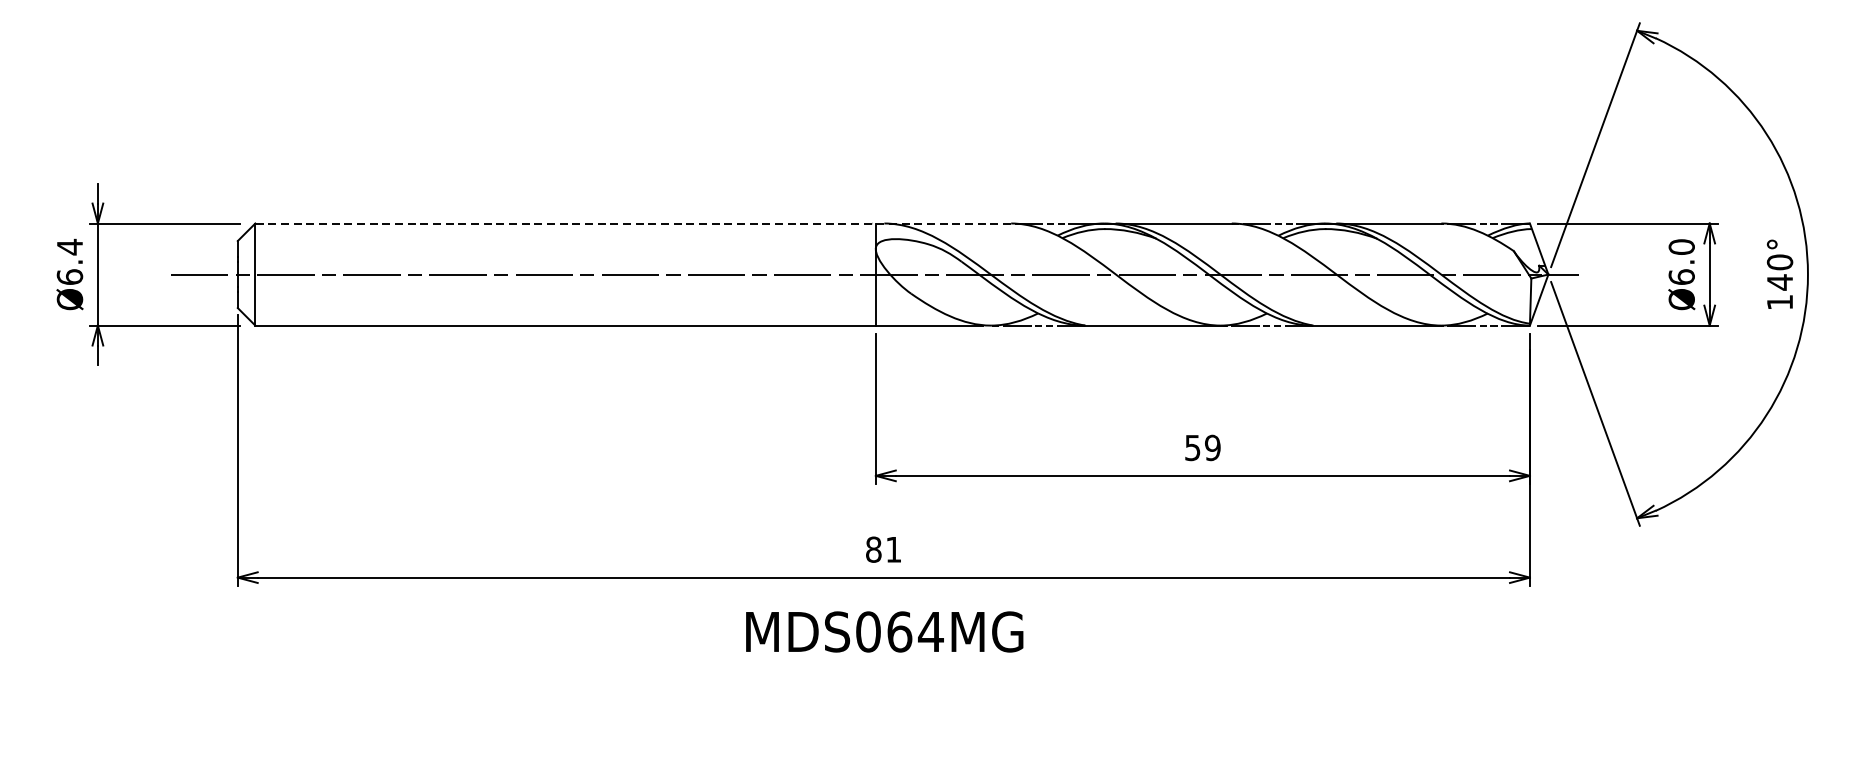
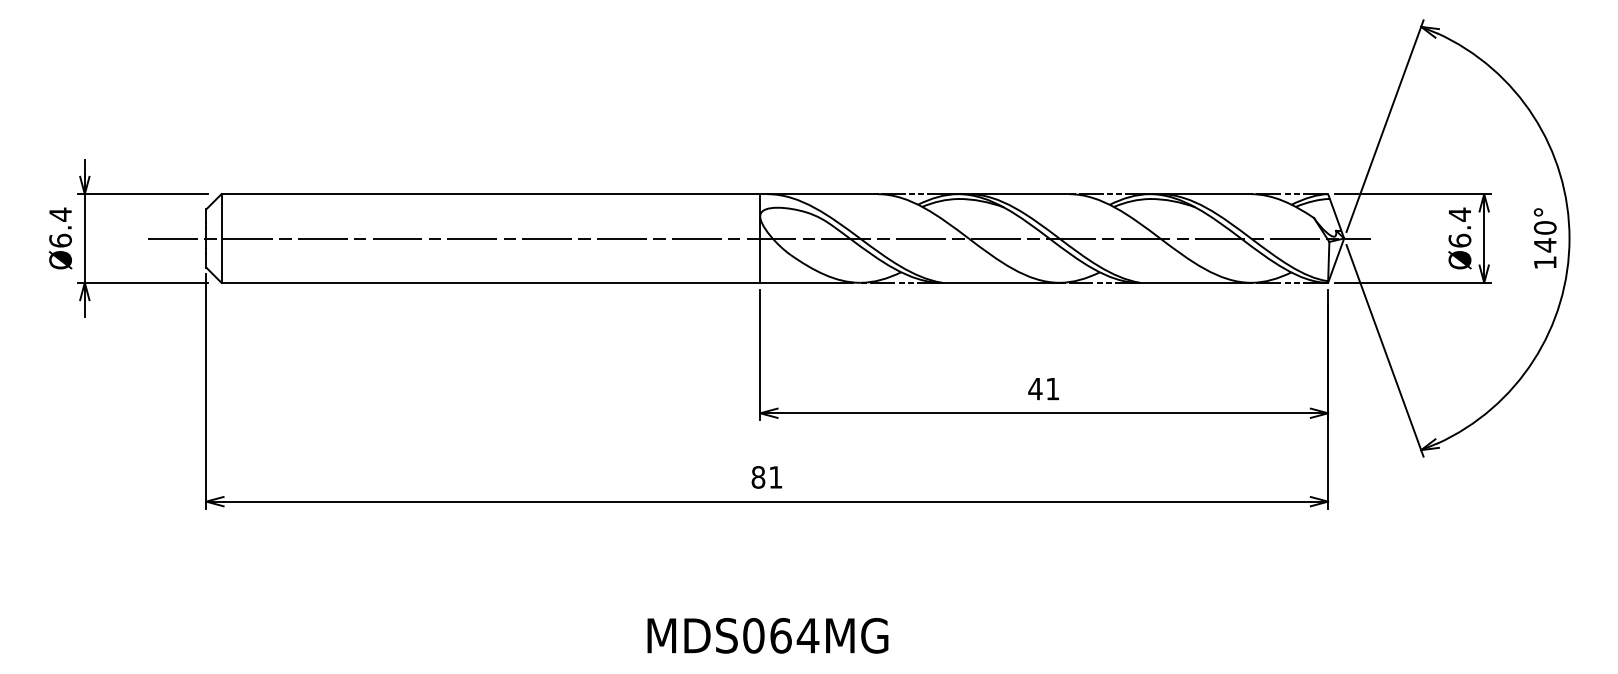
line: (633, 223) -> (549, 194), dashed -> solid
text: (1681, 246) -> (1459, 214), Ø6.0 -> Ø6.4
text: (1202, 447) -> (1043, 388), 59 -> 41
text: (884, 631) -> (767, 635), moved

